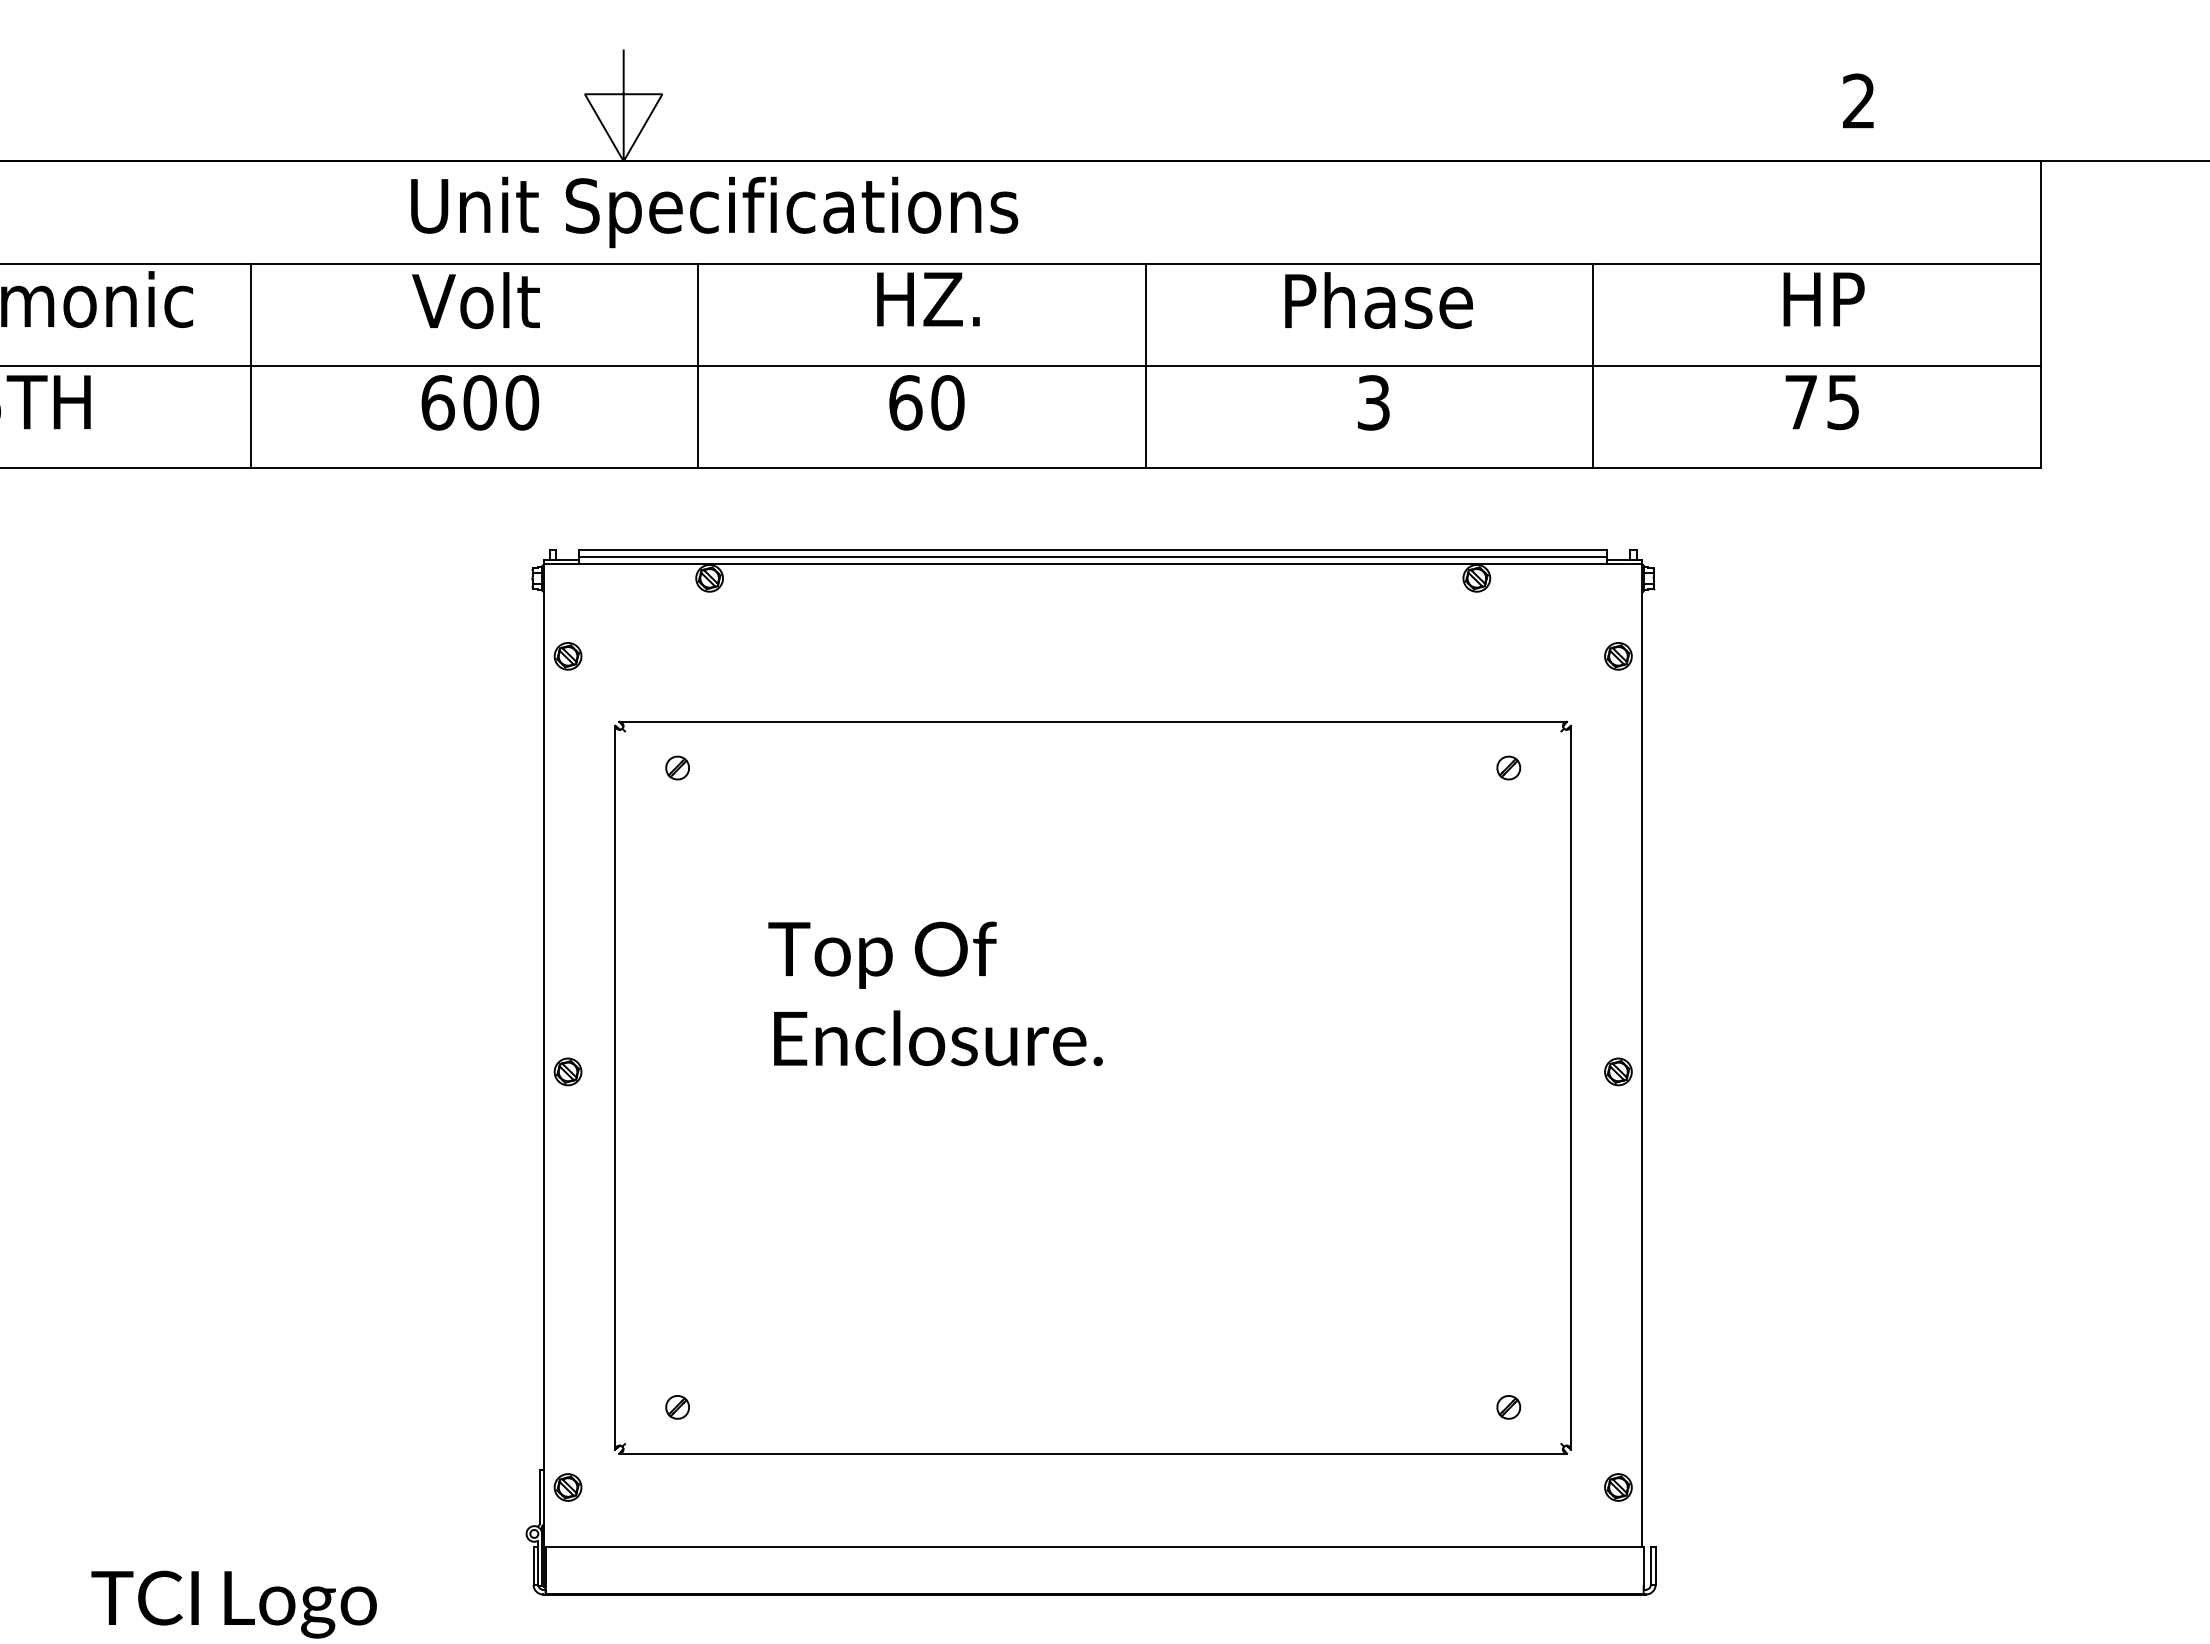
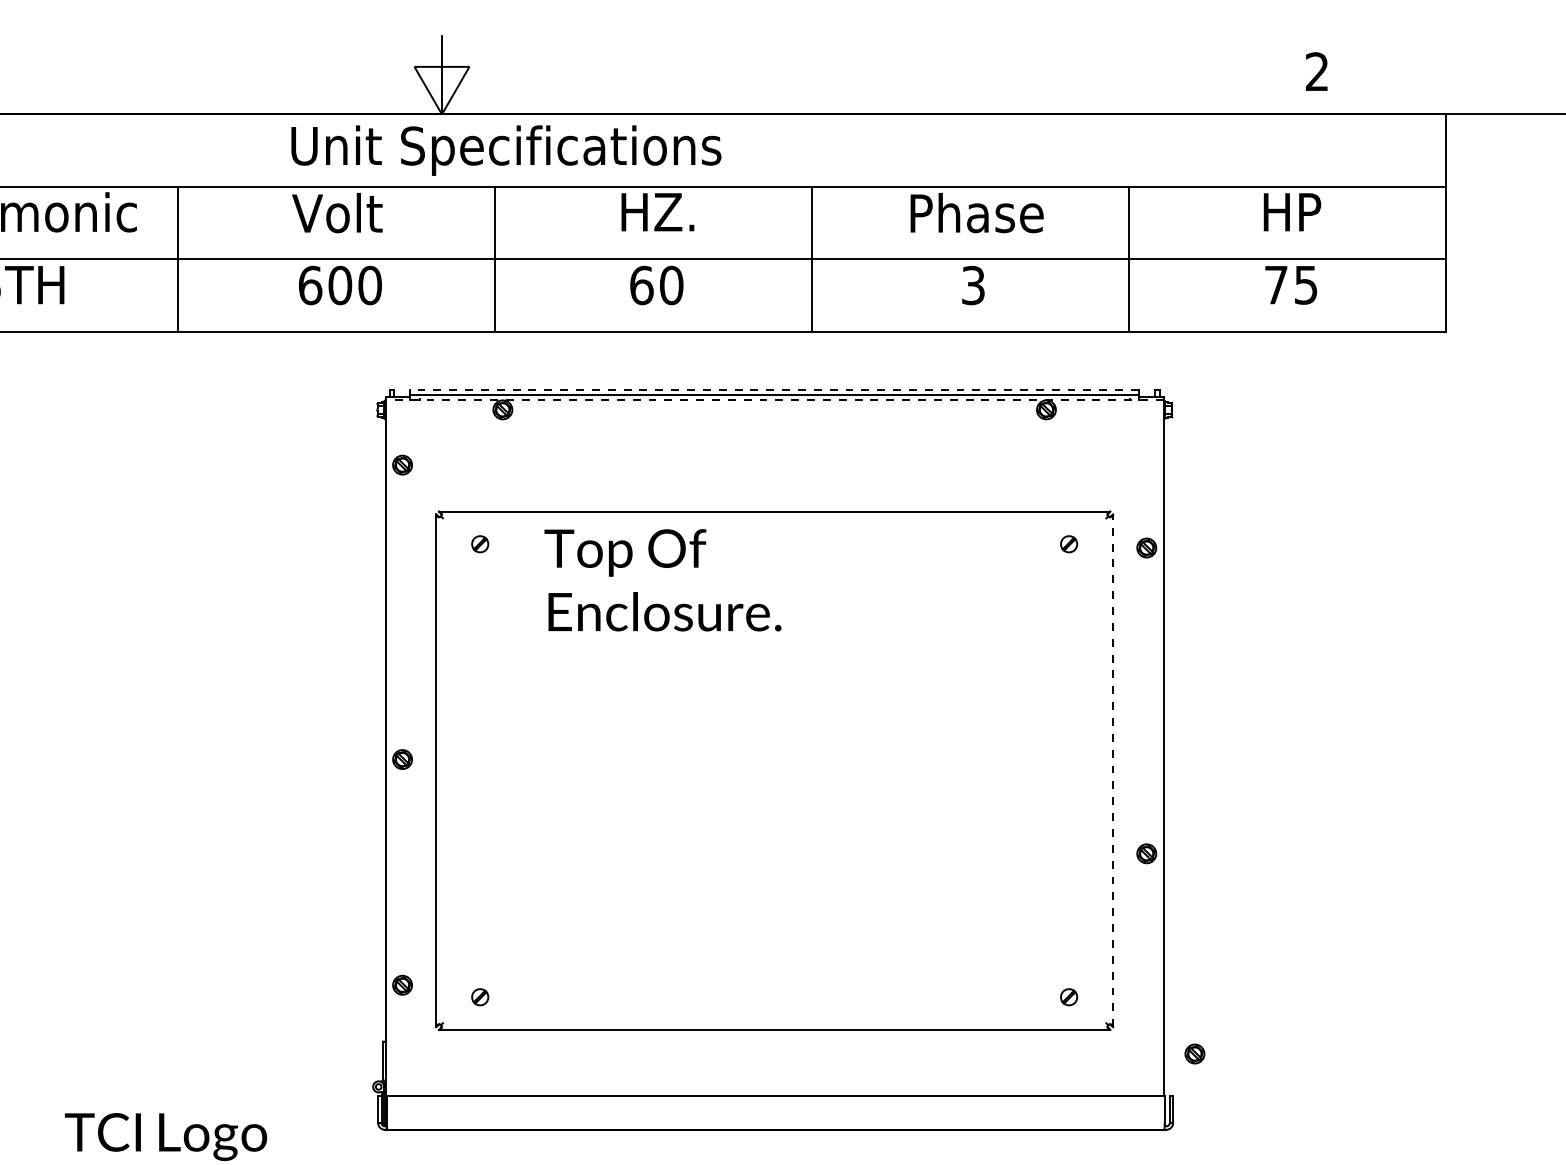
line: (1092, 550) -> (774, 390), solid -> dashed
line: (1092, 564) -> (774, 400), solid -> dashed
part: (1618, 656) -> (1146, 548), moved
text: (935, 993) -> (662, 580), moved
part: (1618, 1071) -> (1146, 853), moved
line: (1570, 1087) -> (1112, 770), solid -> dashed
part: (567, 1487) -> (402, 985), moved
part: (1618, 1487) -> (1194, 1054), moved

